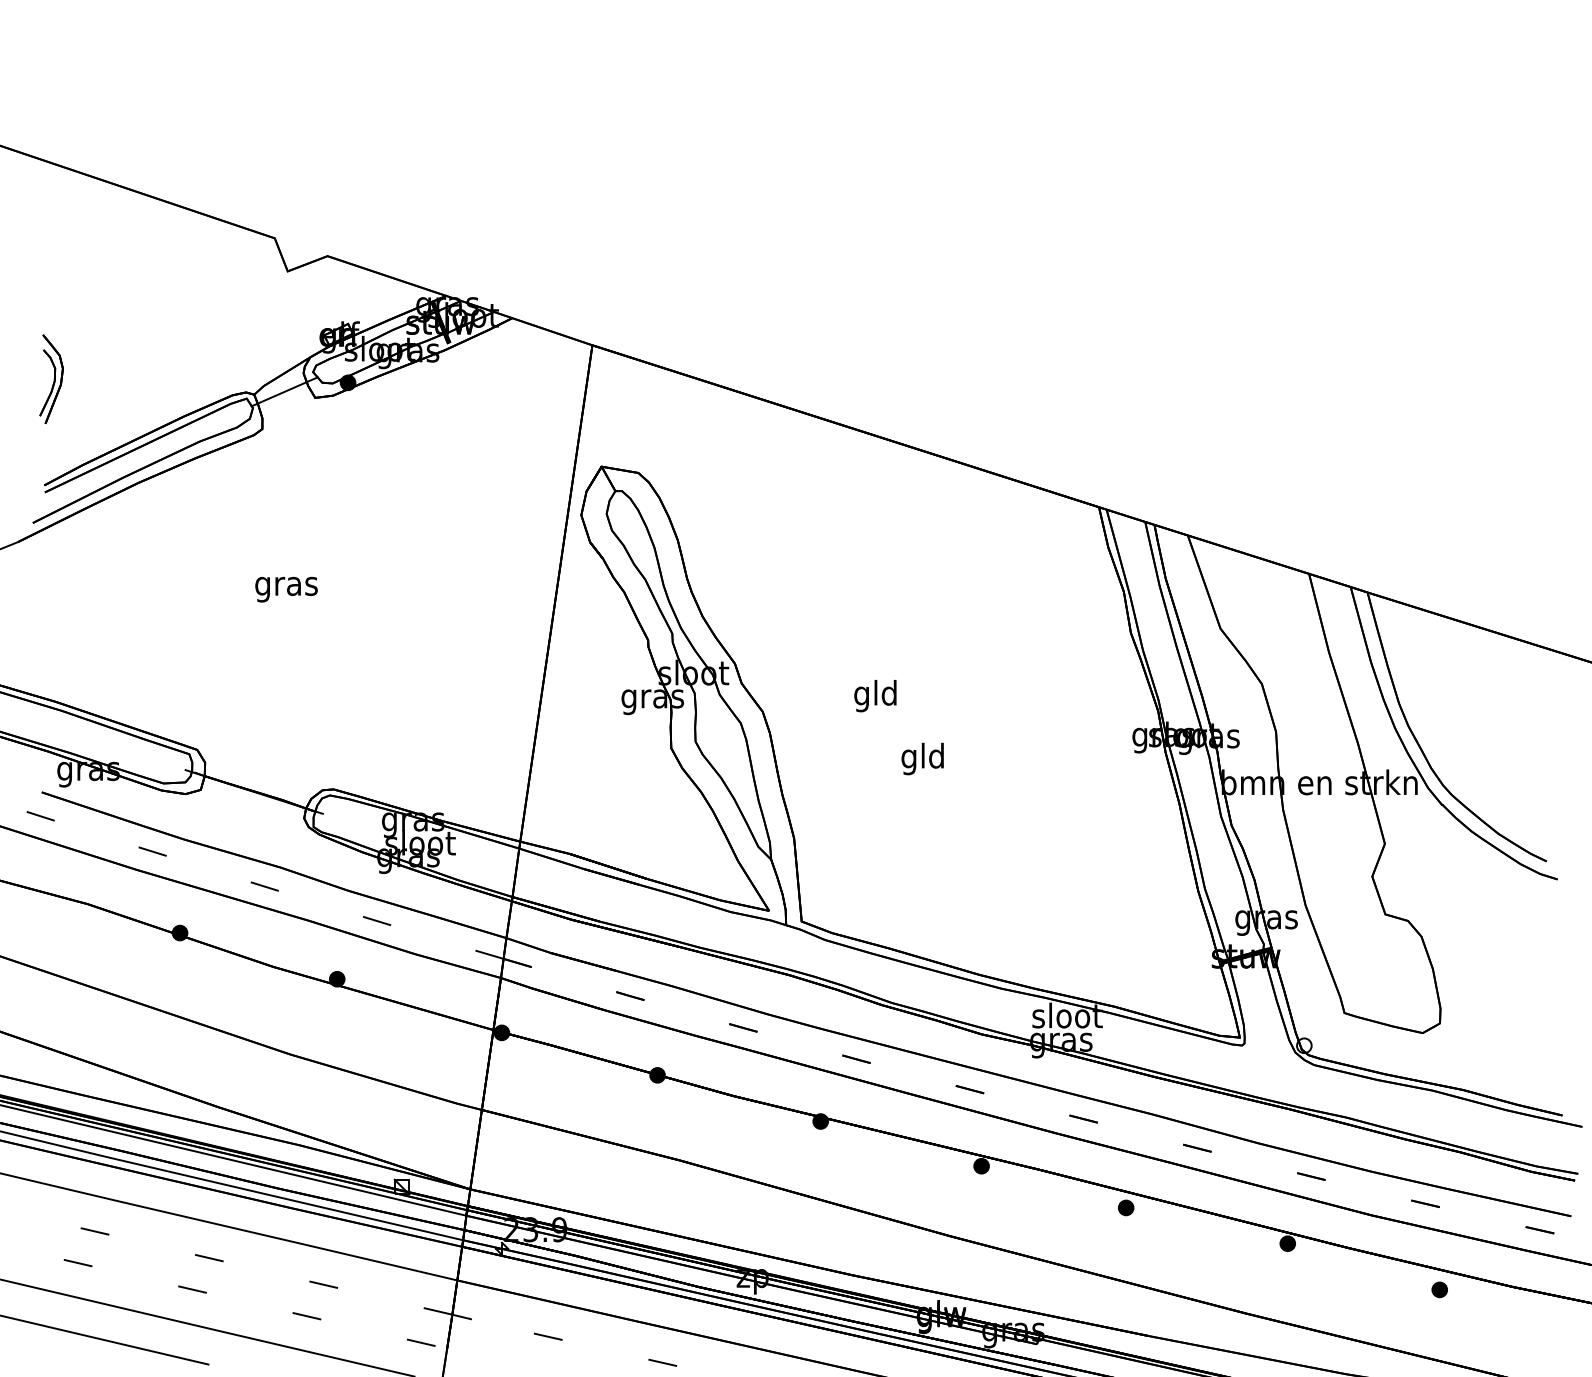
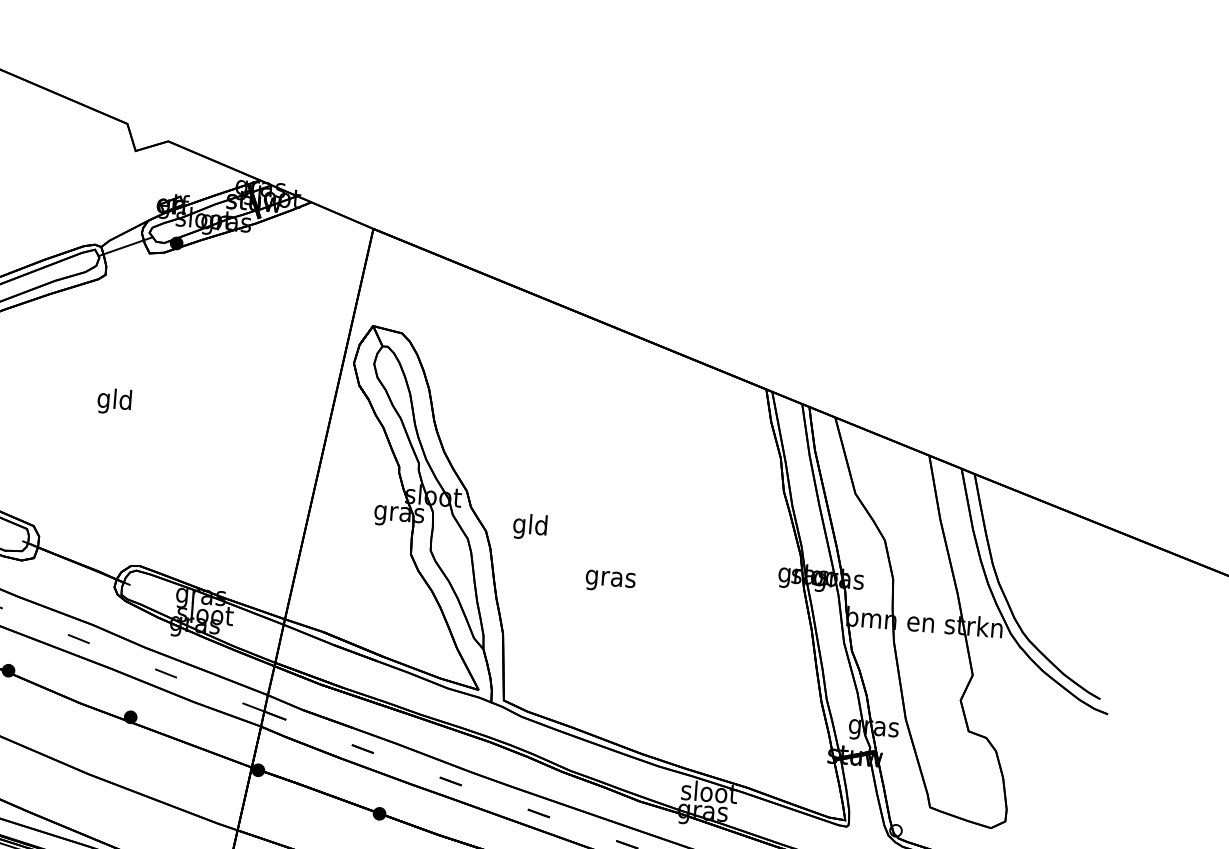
text: (286, 586) -> (114, 401), gras -> gld
text: (875, 696) -> (530, 527), moved
text: (923, 758) -> (610, 578), gld -> gras

